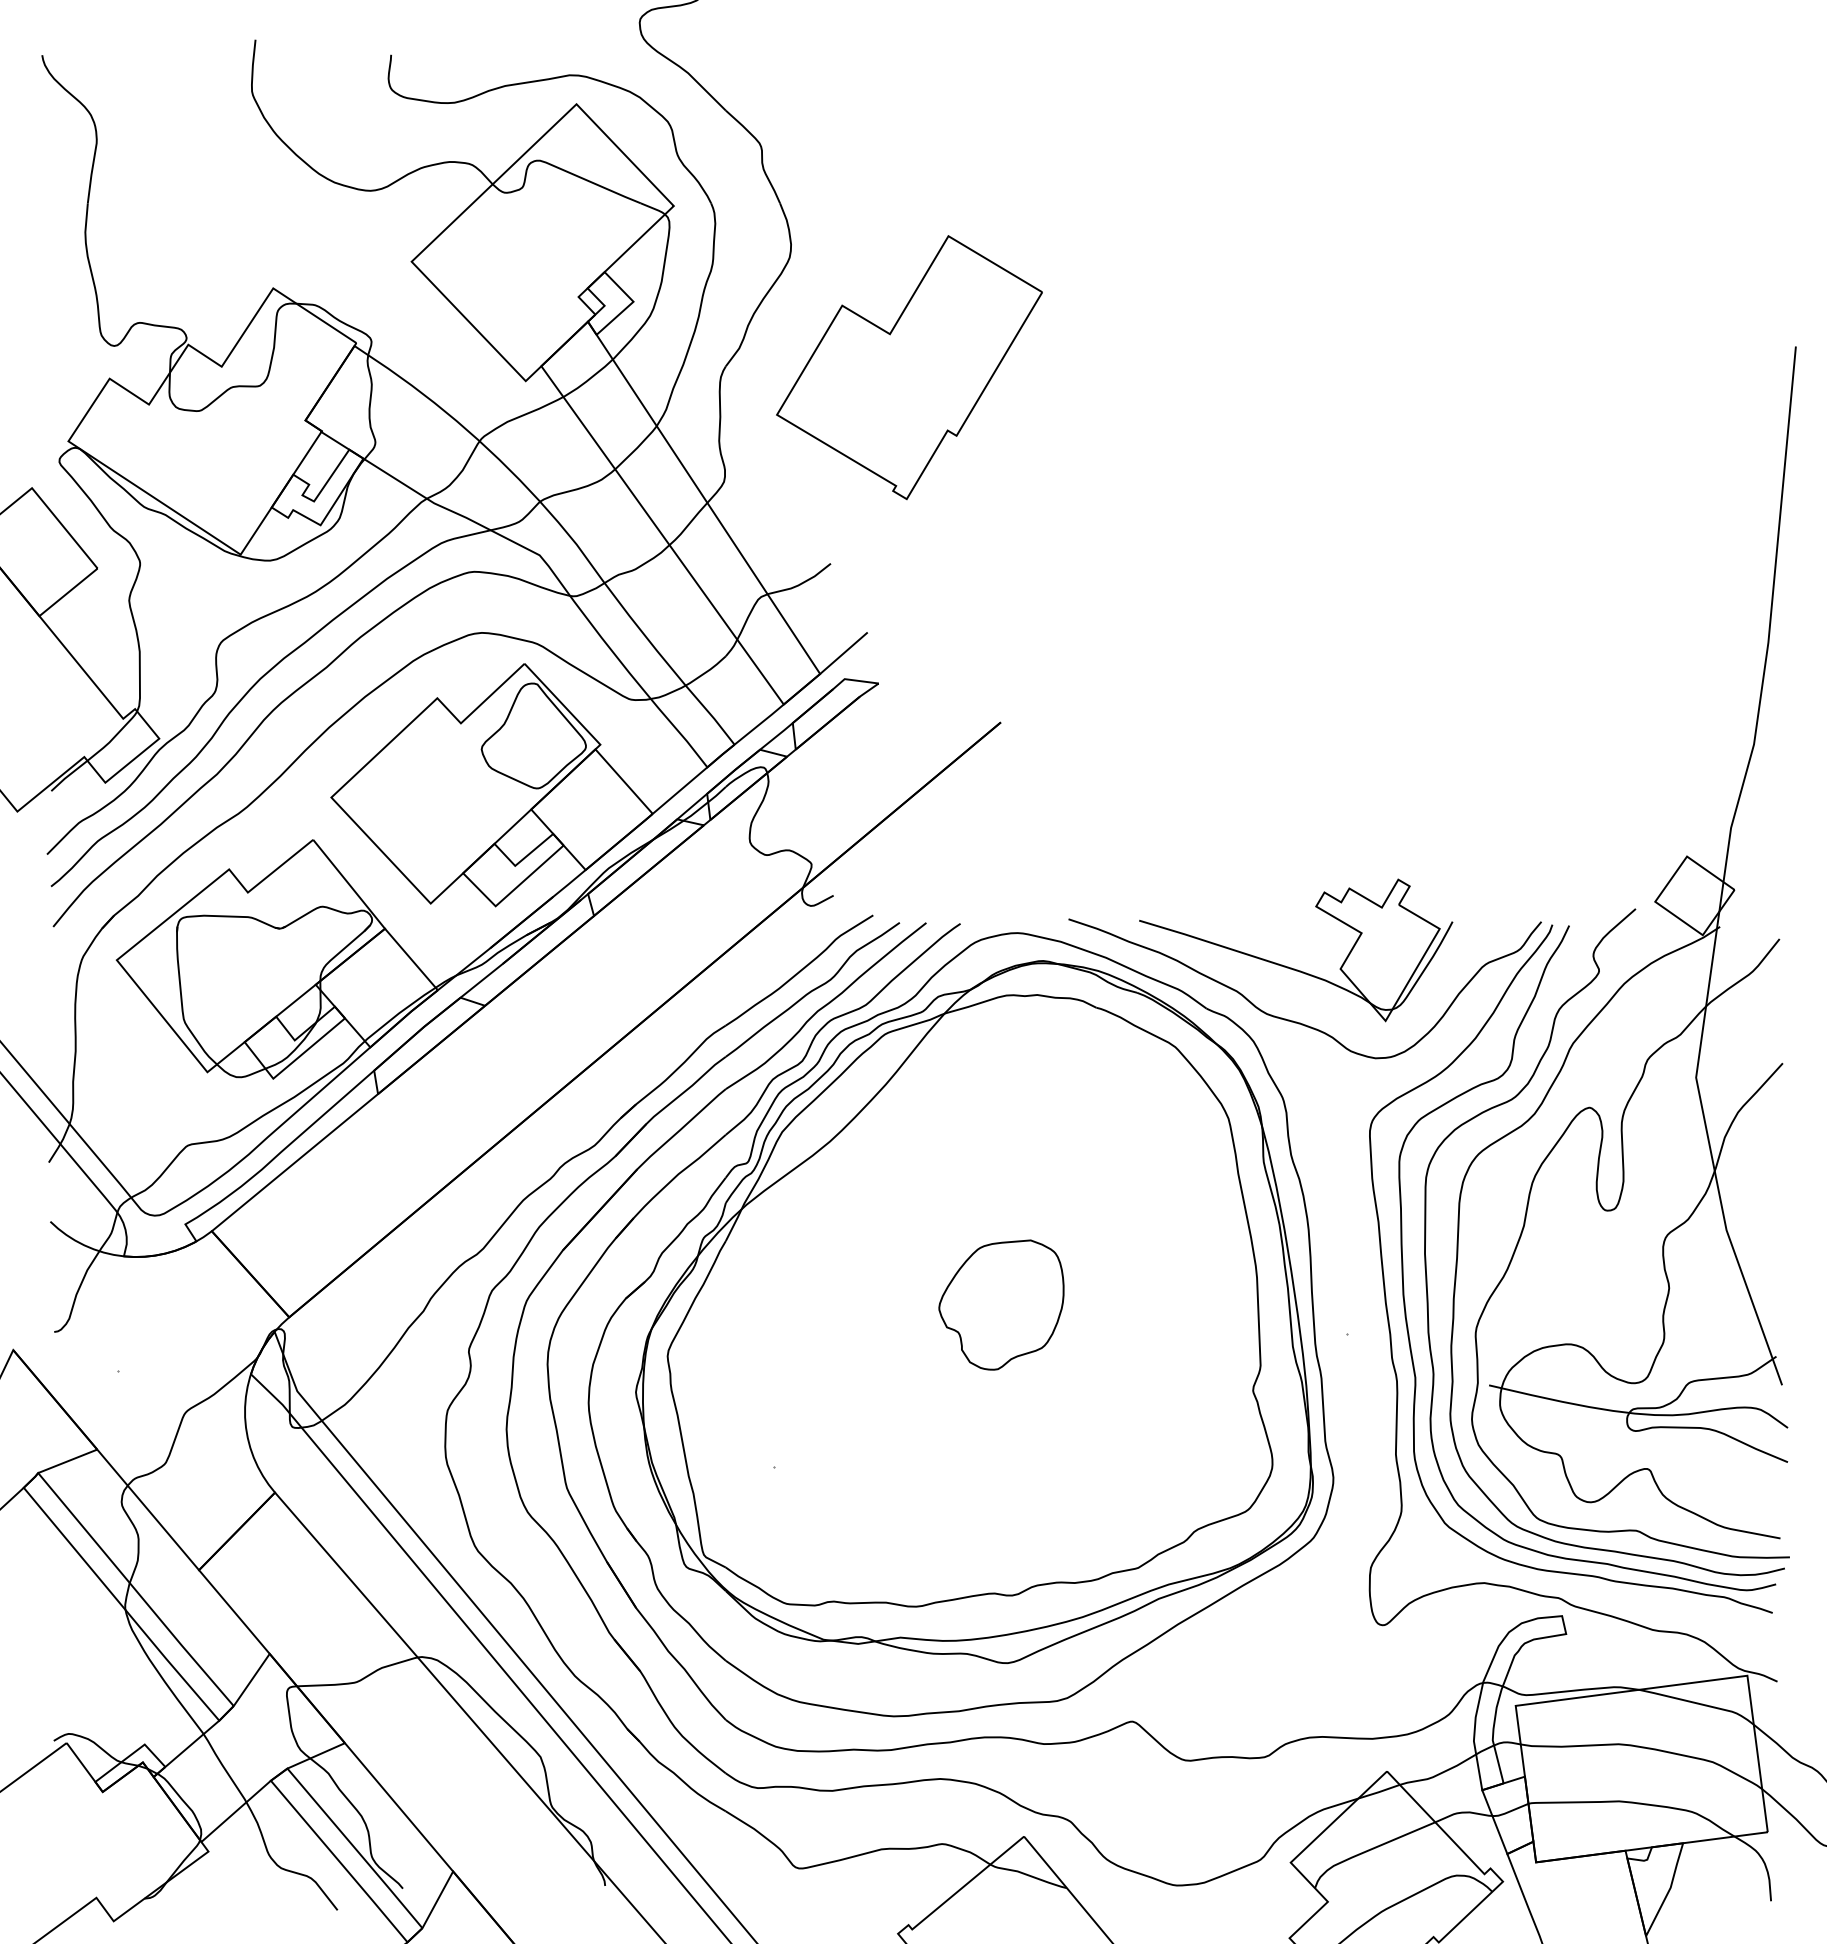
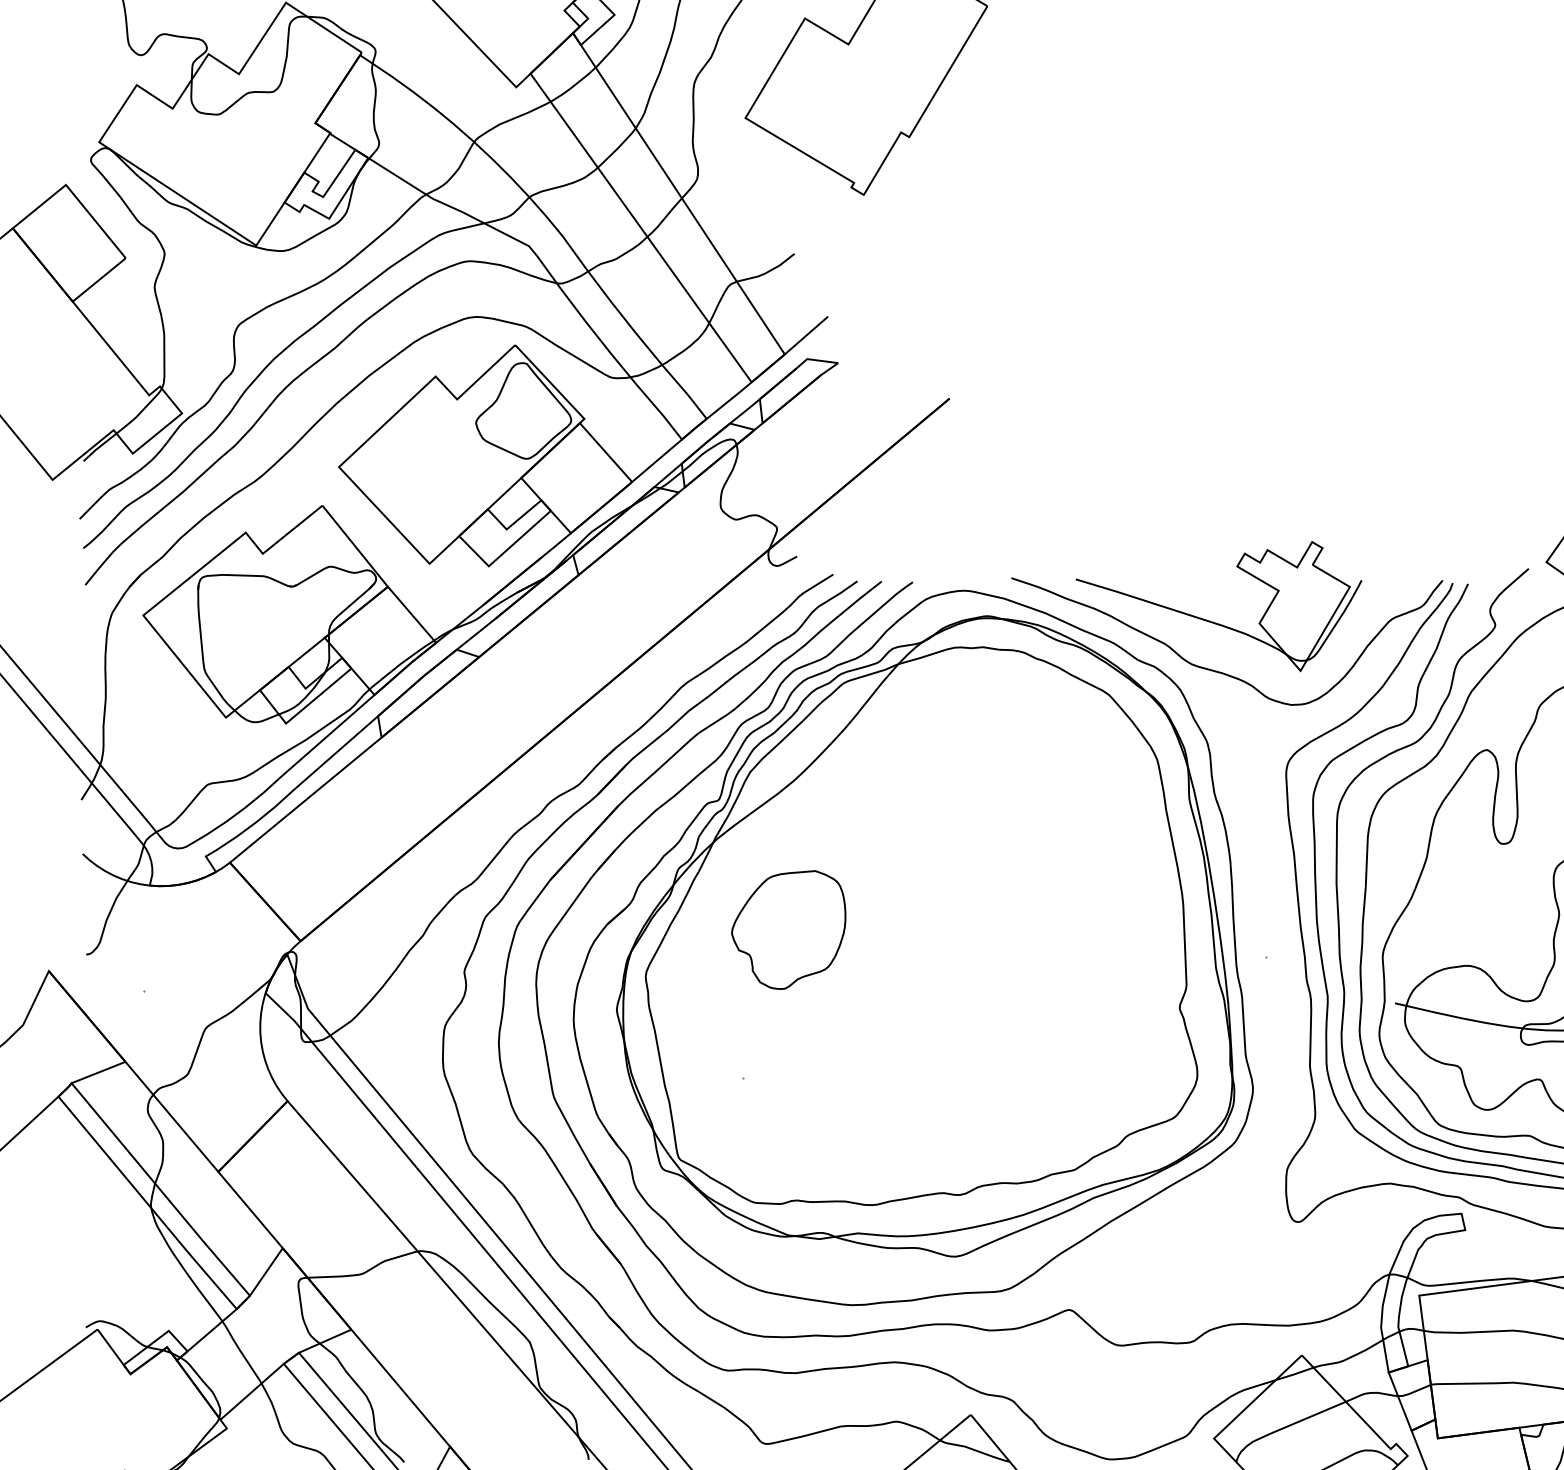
part: (1001, 1304) -> (788, 929), moved

